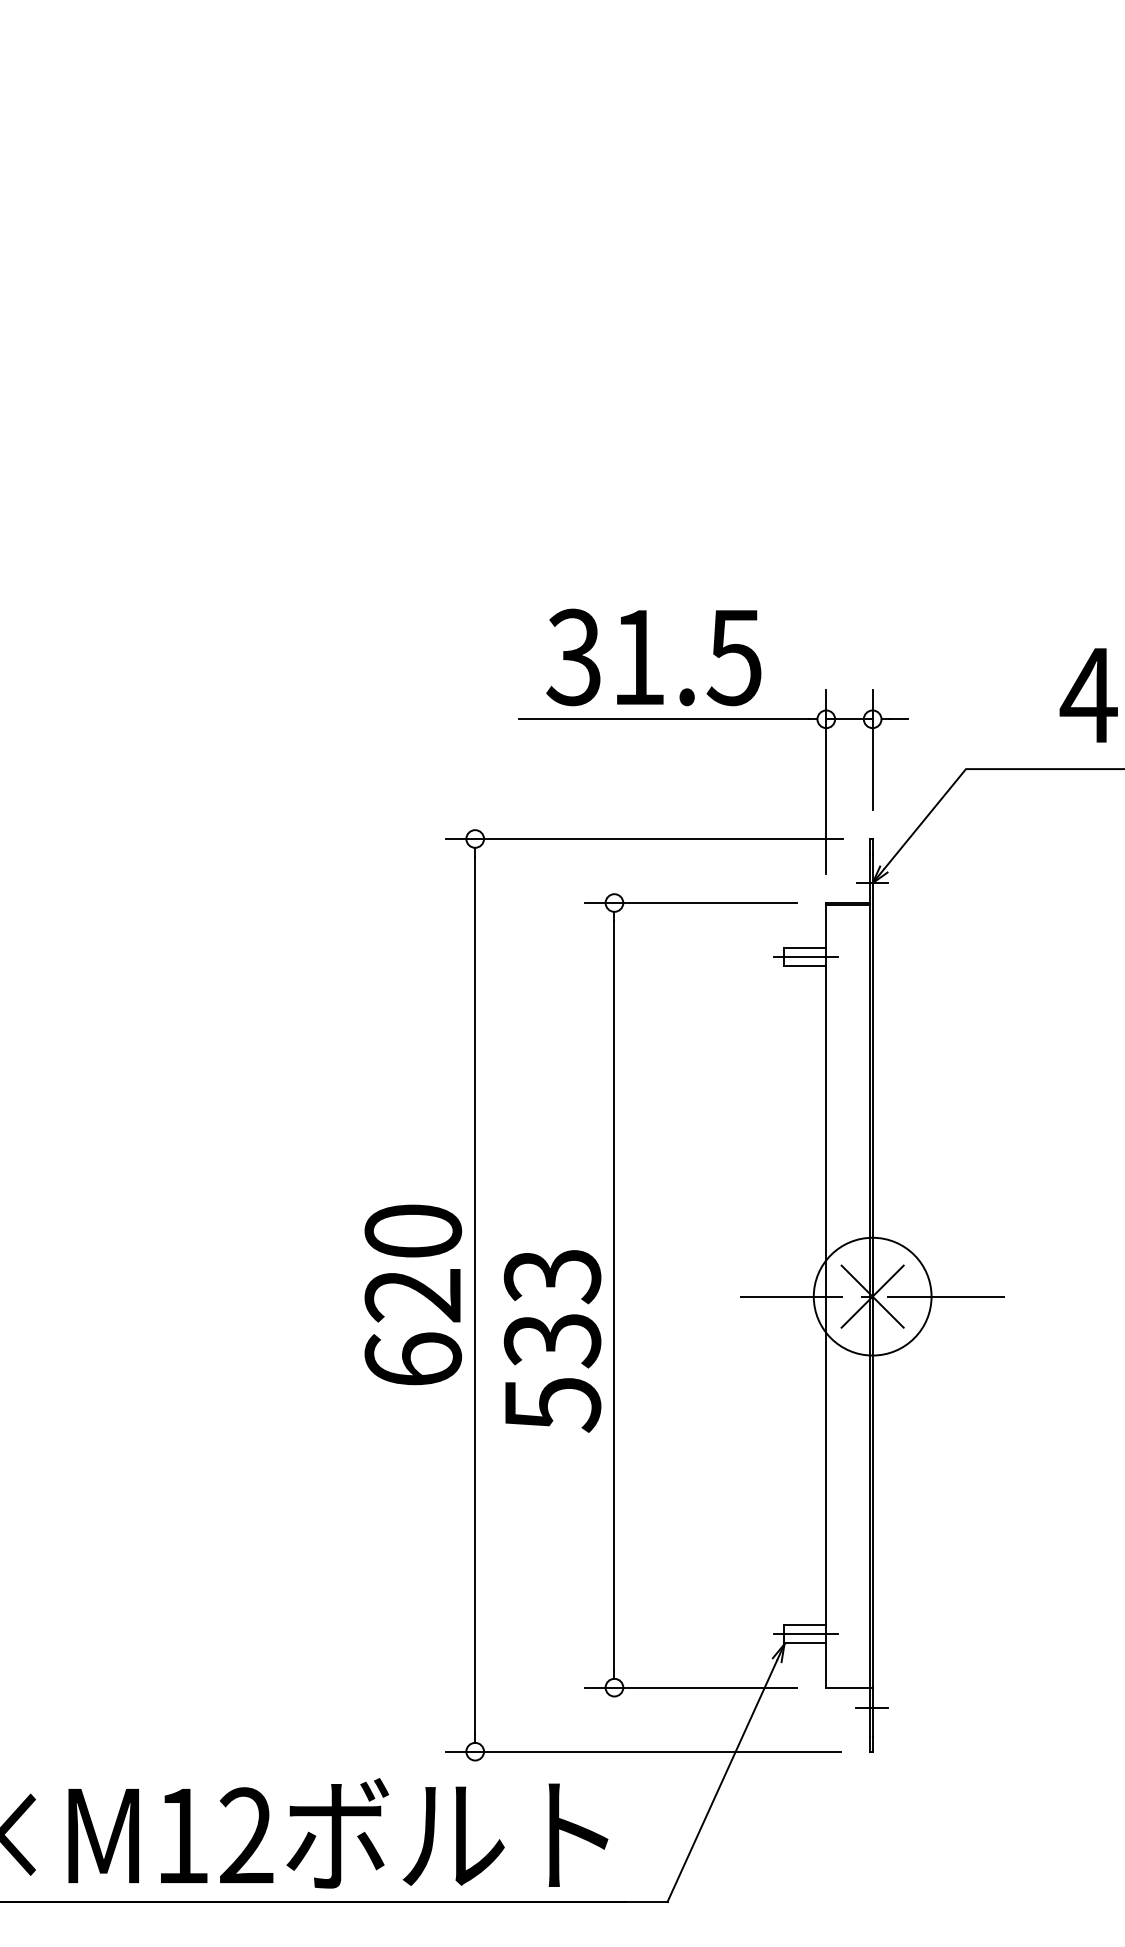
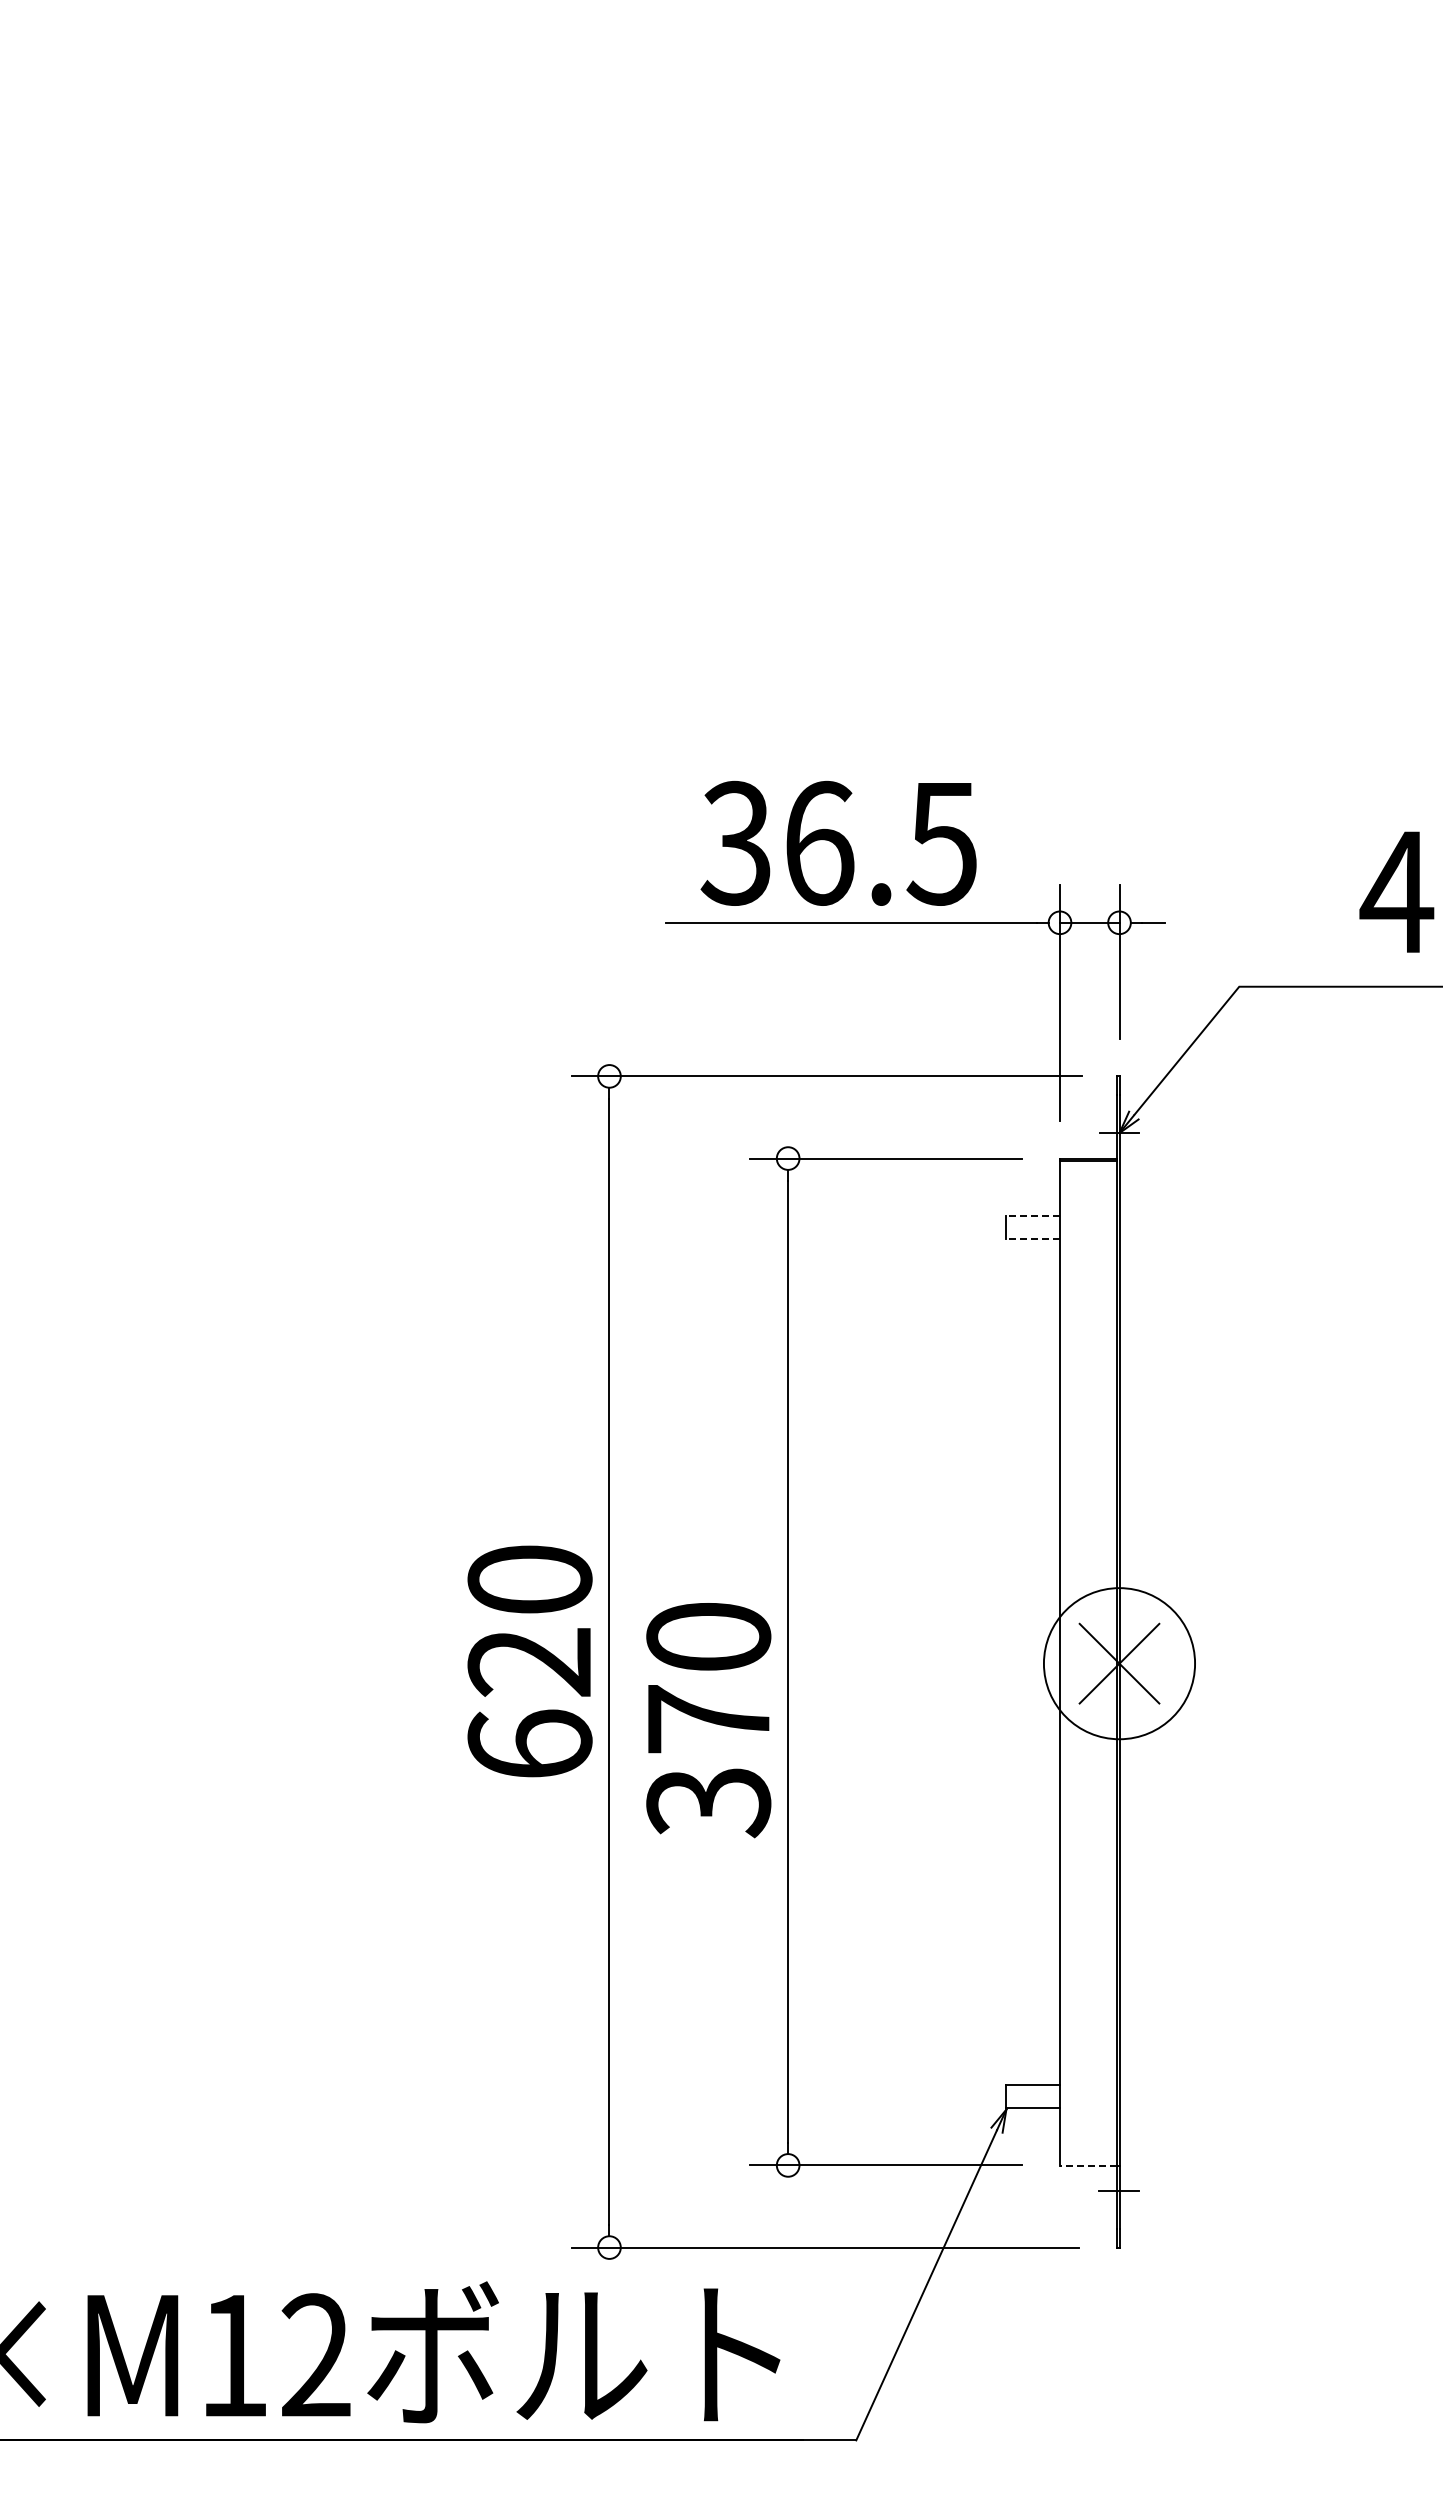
text: (639, 656) -> (820, 842), 31.5 -> 36.5
line: (805, 948) -> (1033, 1216), solid -> dashed
line: (805, 956) -> (1033, 1227), removed
line: (805, 965) -> (1033, 1238), solid -> dashed
line: (872, 1296) -> (1119, 1663), removed
text: (552, 1340) -> (708, 1720), 533 -> 370
line: (805, 1633) -> (1033, 2096), removed
line: (847, 1687) -> (1087, 2165), solid -> dashed

